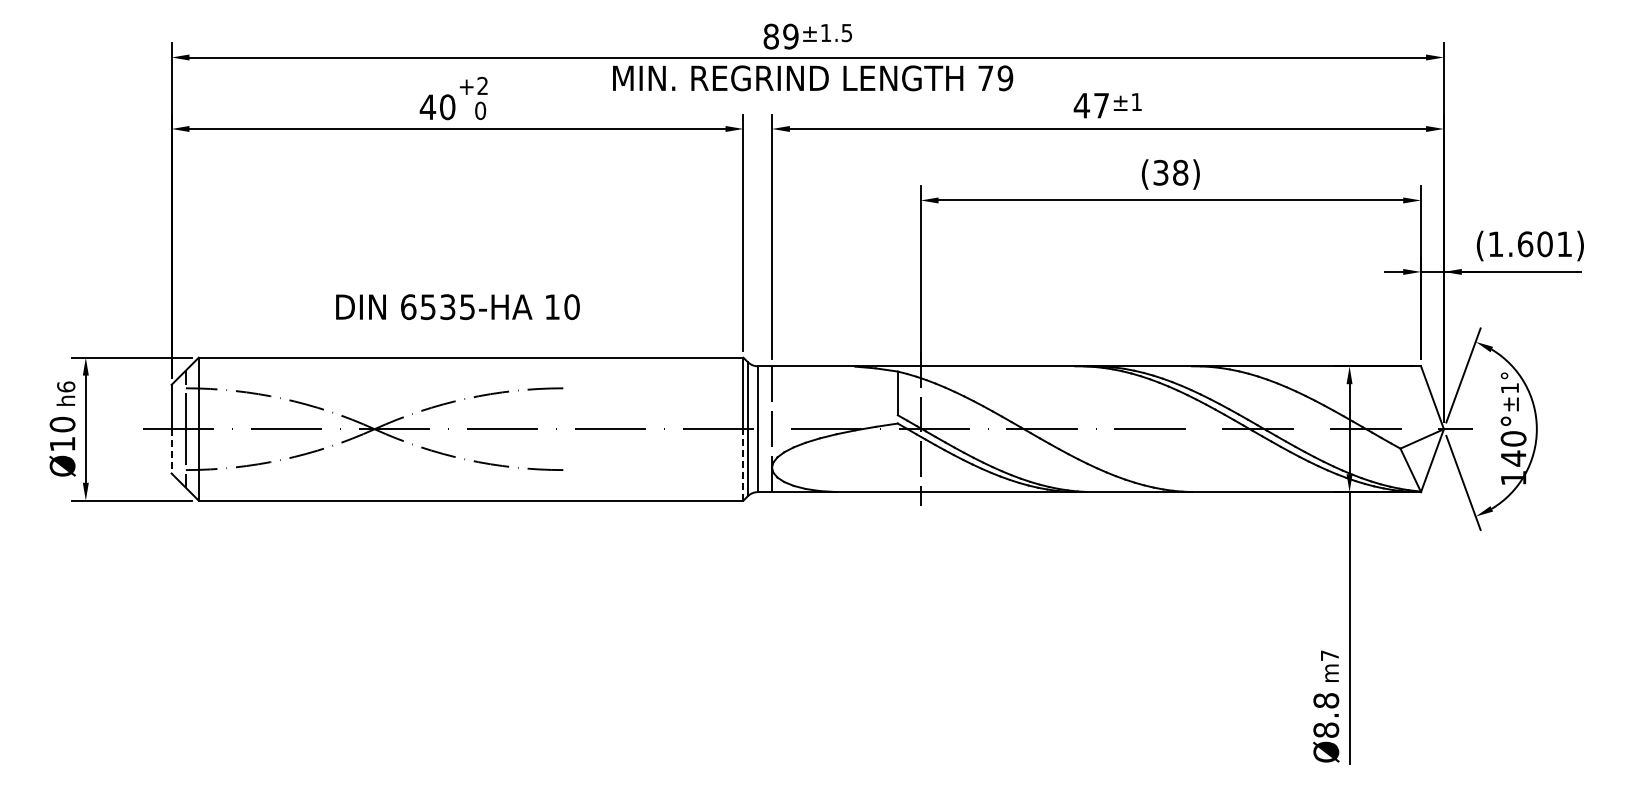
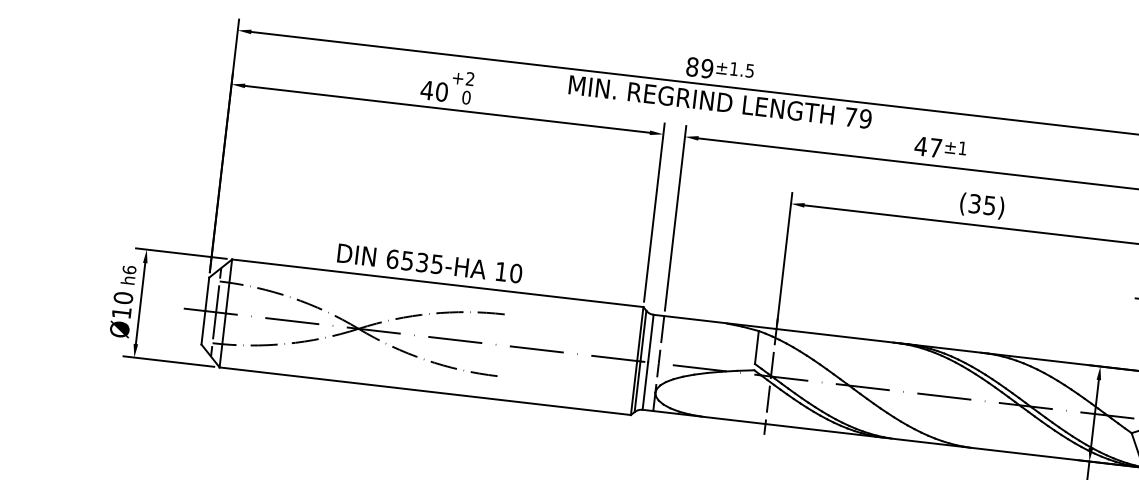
text: (1180, 172) -> (989, 205), (38) -> (35)
text: (457, 307) -> (429, 263), moved
line: (171, 451) -> (203, 327), dashed -> solid
line: (743, 464) -> (634, 387), dashed -> solid

